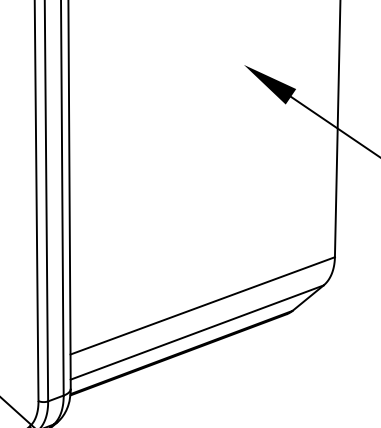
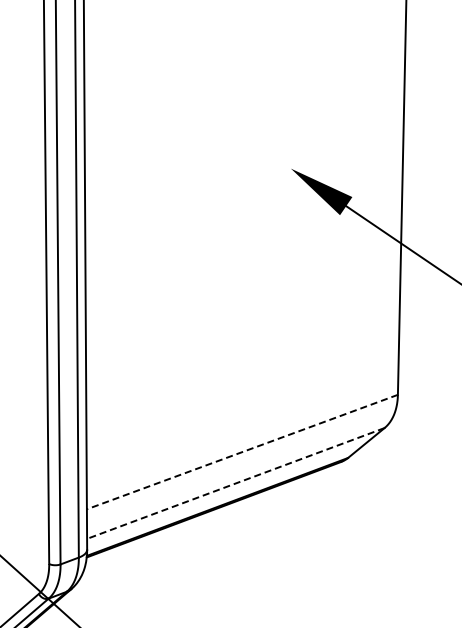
line: (202, 306) -> (242, 452), solid -> dashed
line: (196, 332) -> (235, 483), solid -> dashed

